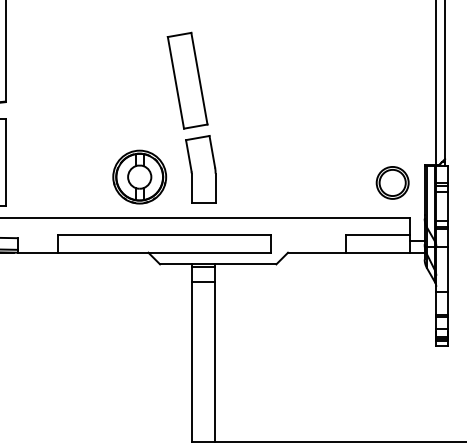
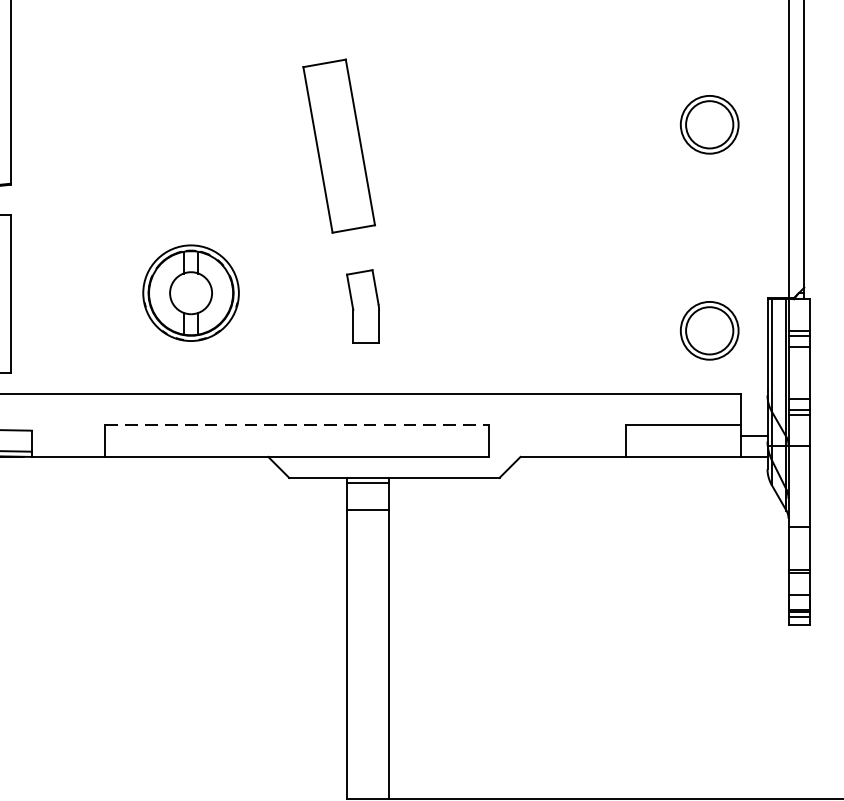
part: (392, 68) -> (709, 123), added
part: (200, 169) -> (362, 306), size x0.6
part: (139, 176) -> (190, 292), moved
line: (164, 235) -> (297, 425), solid -> dashed

